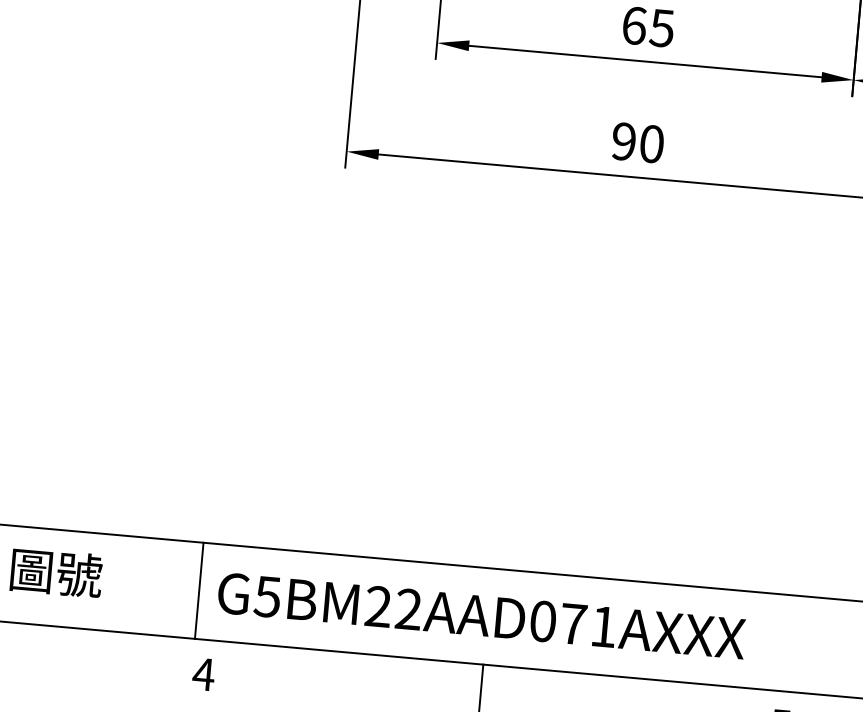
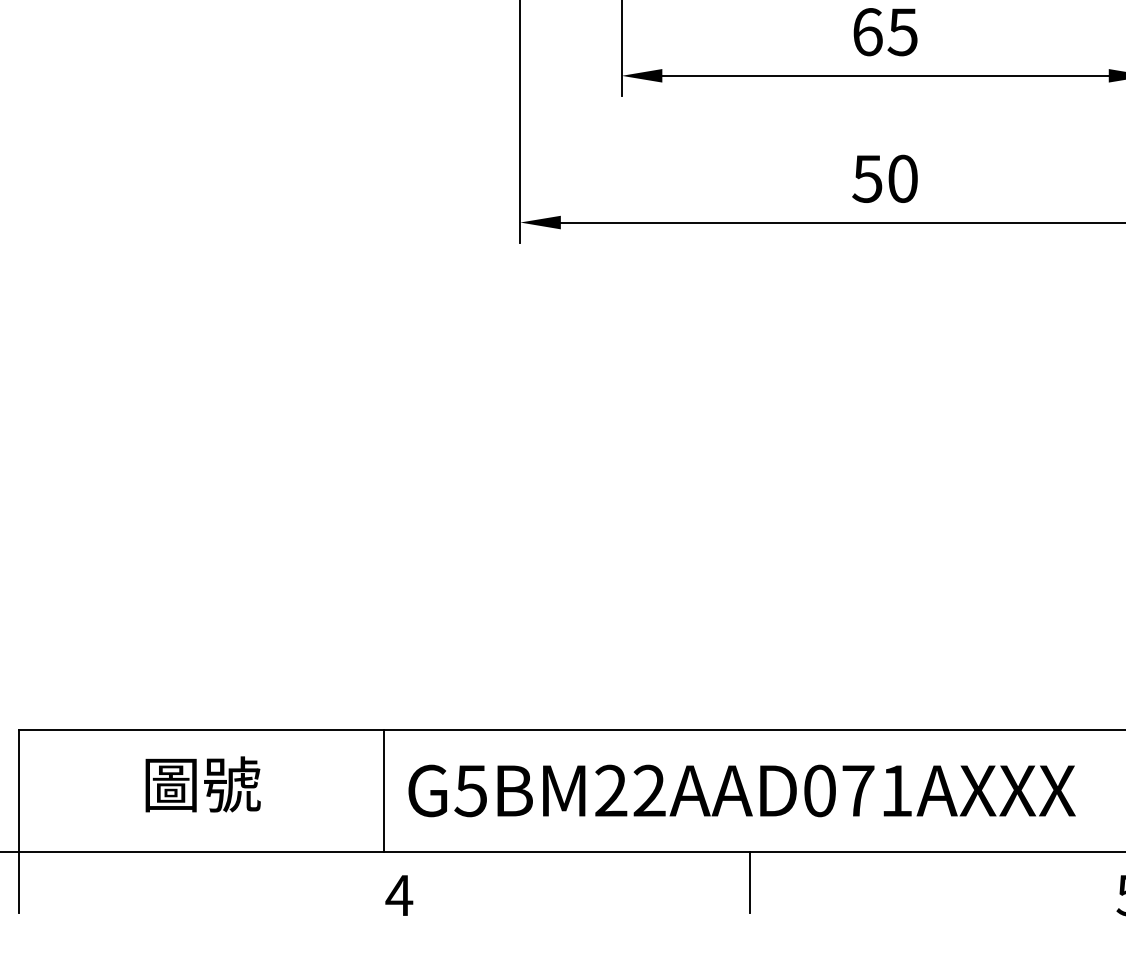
text: (623, 141) -> (867, 178), 90 -> 50

